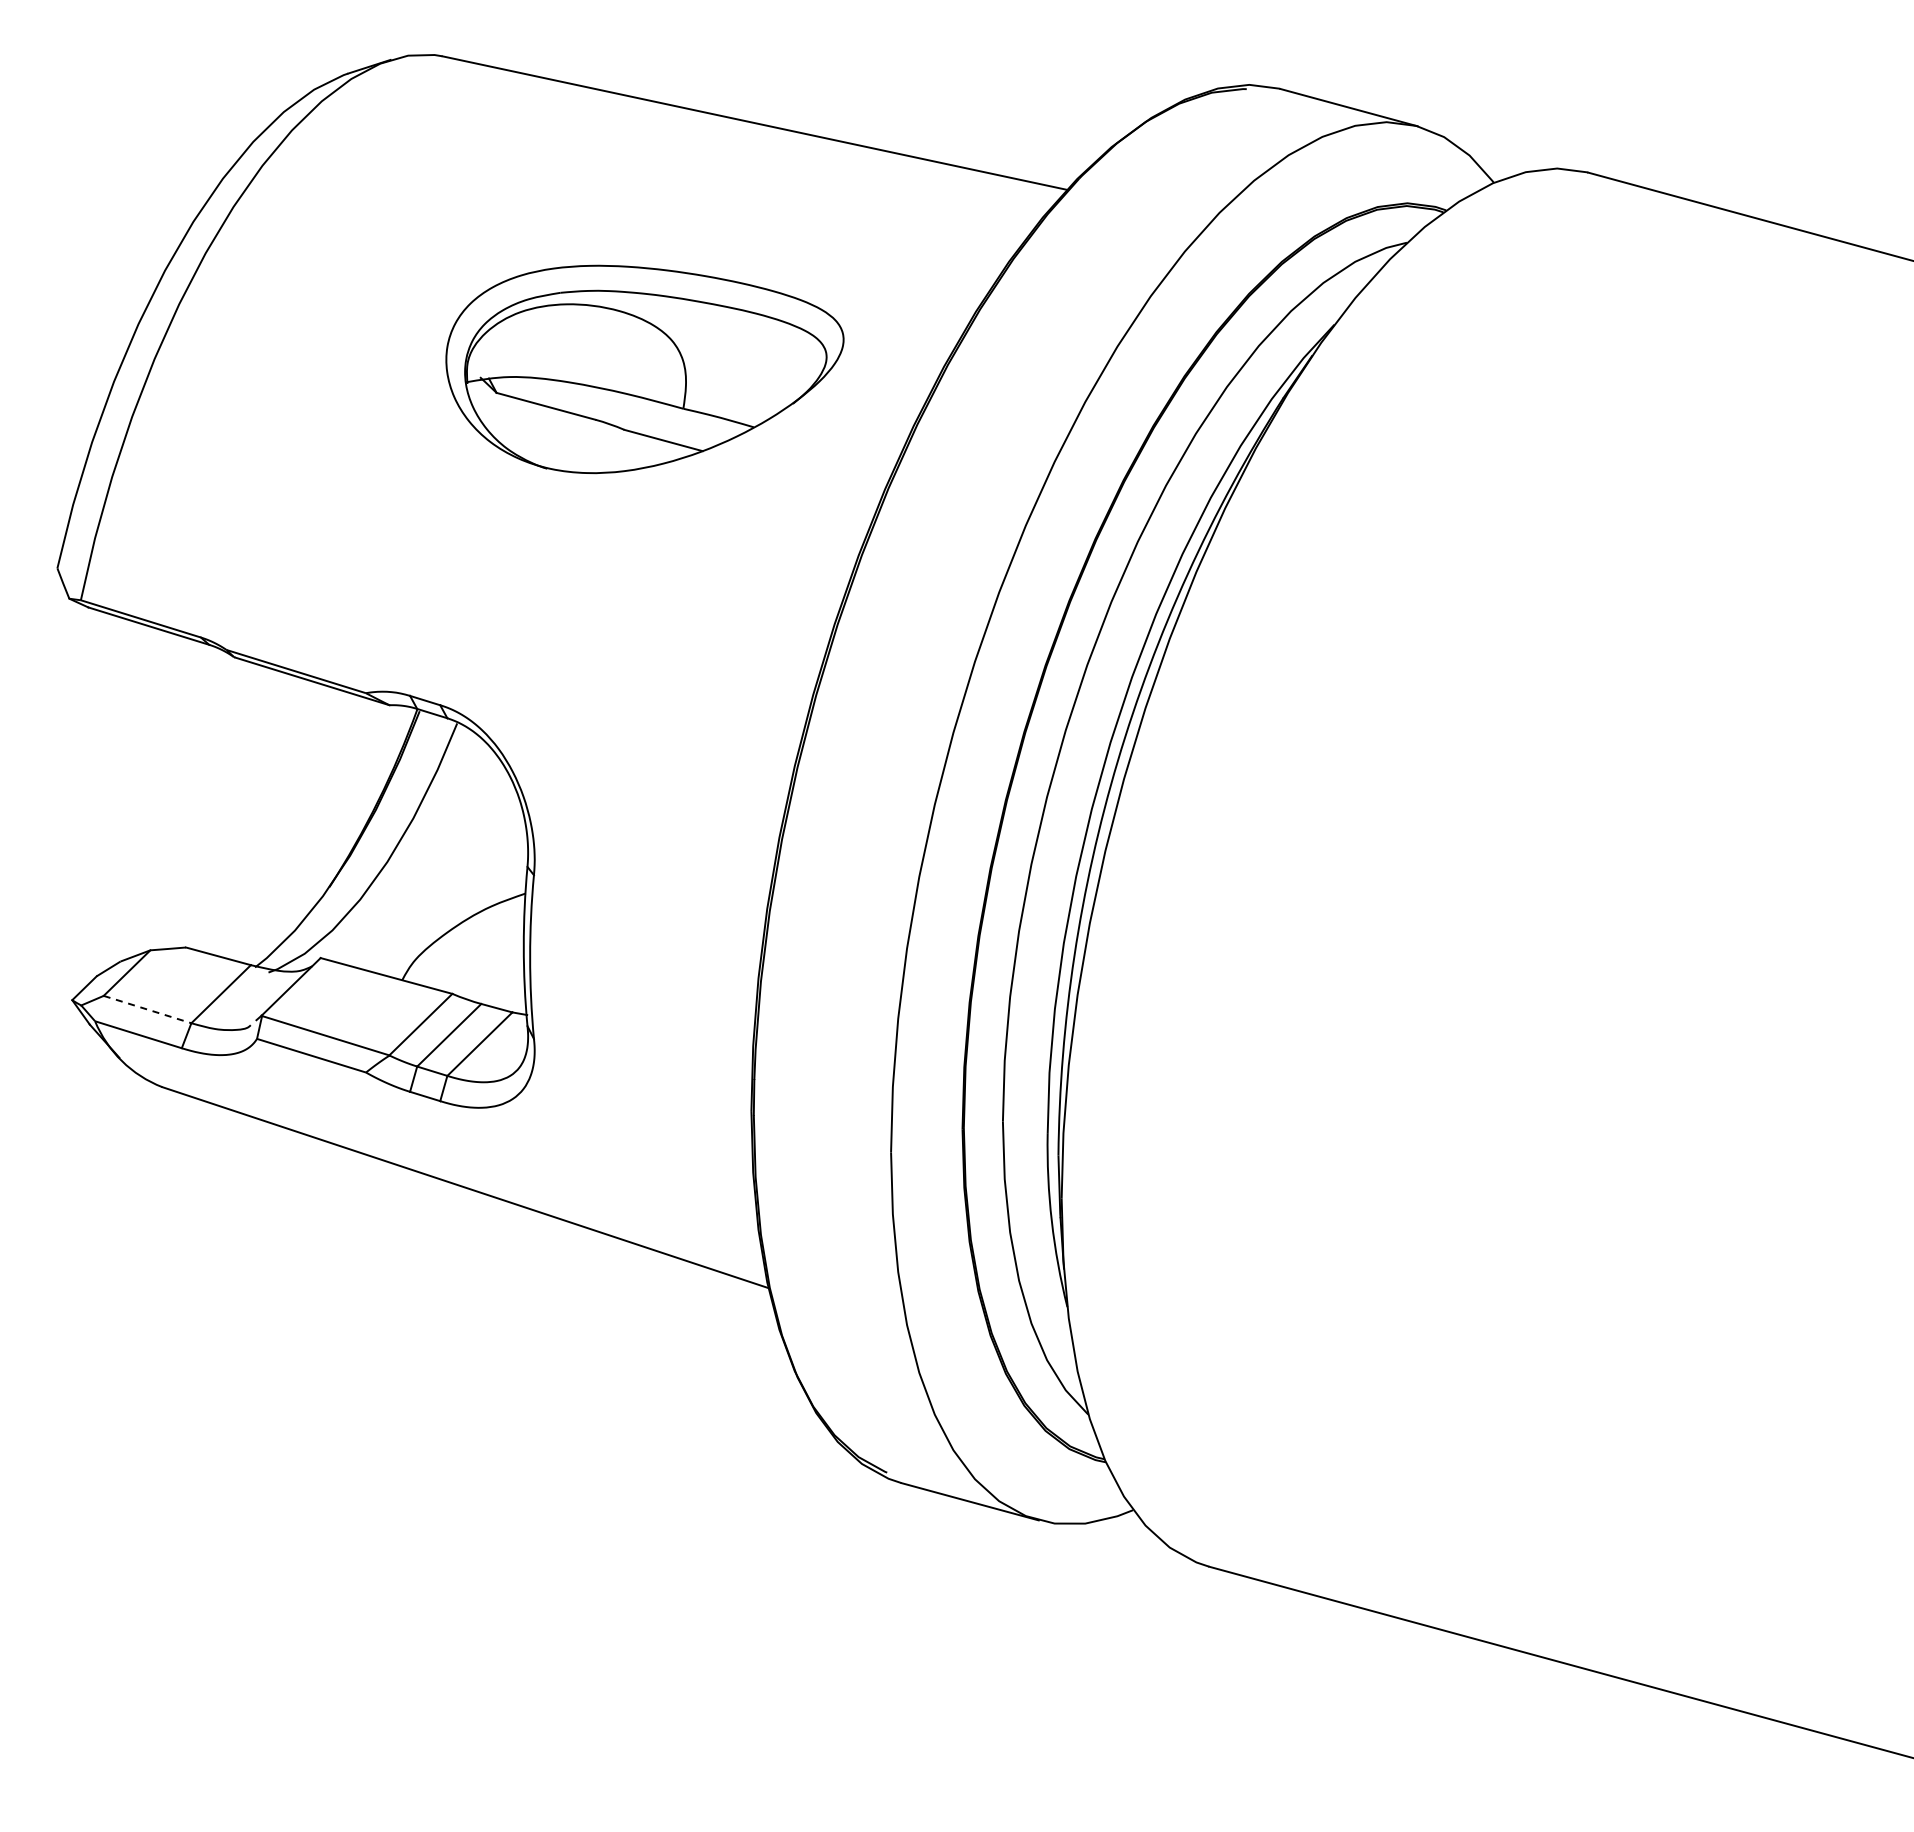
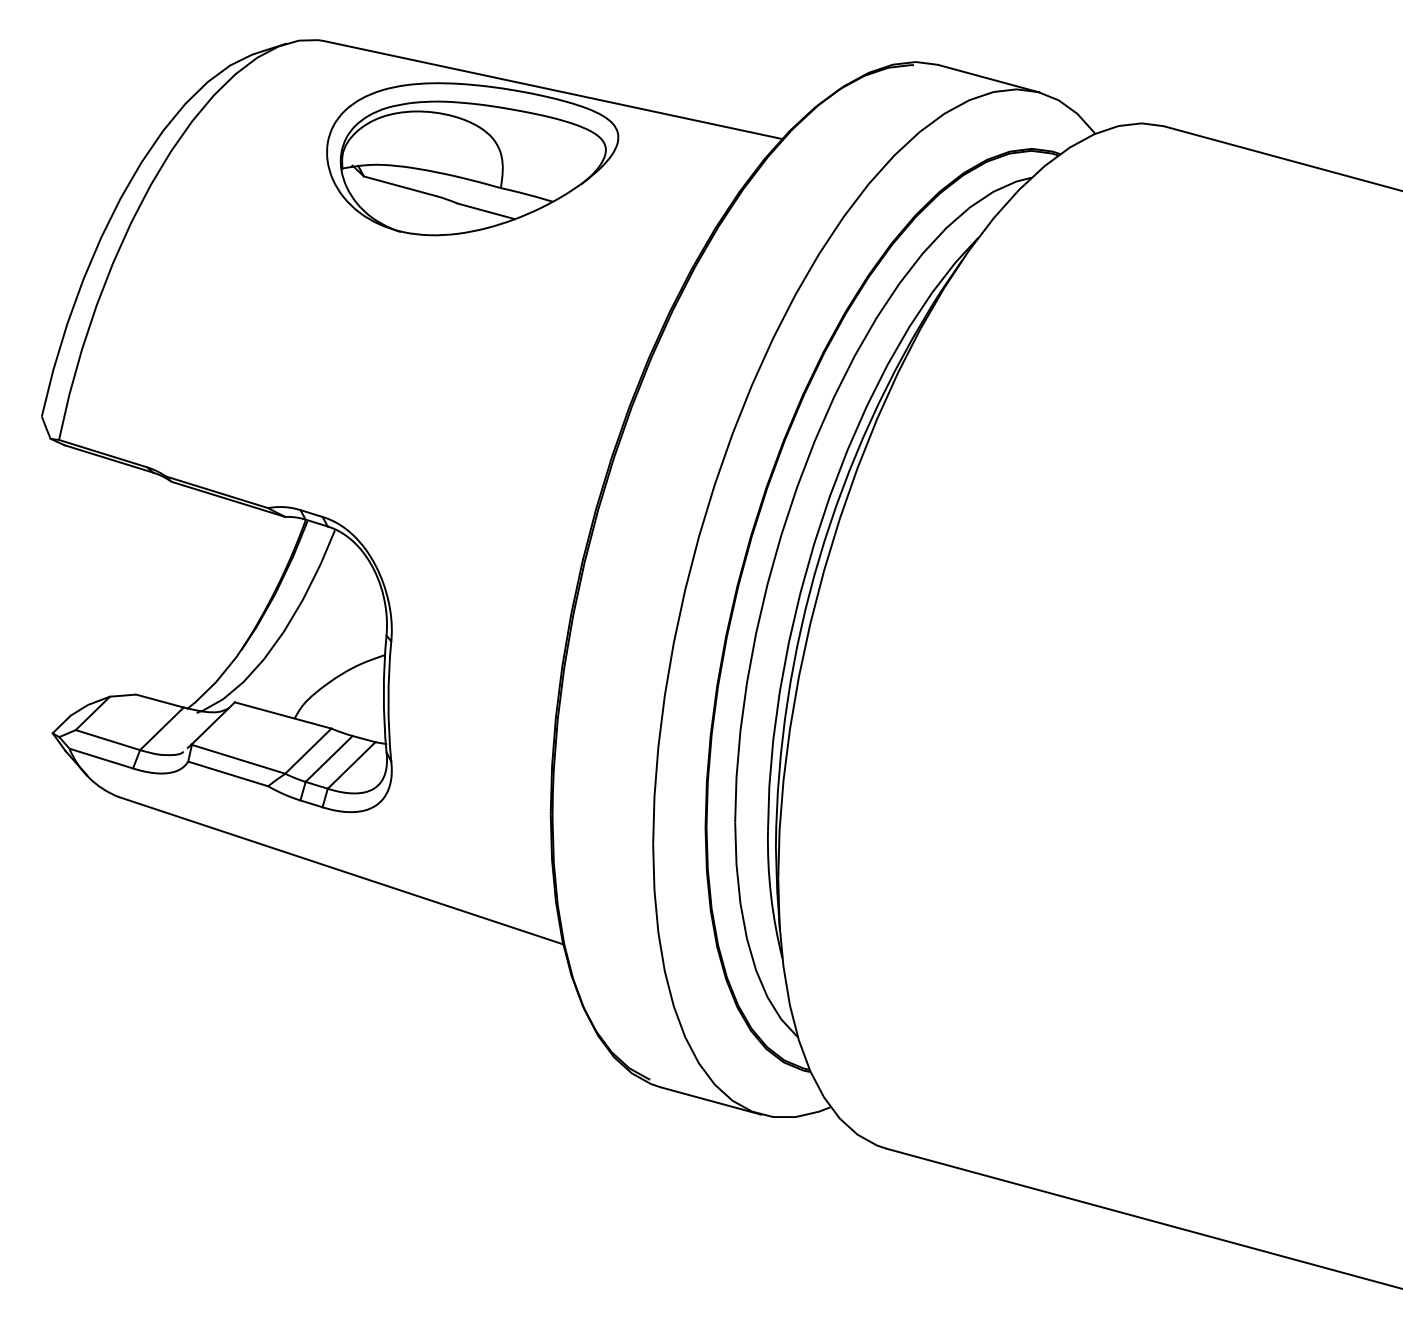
part: (644, 369) -> (472, 159), moved
line: (147, 1009) -> (107, 740), dashed -> solid

